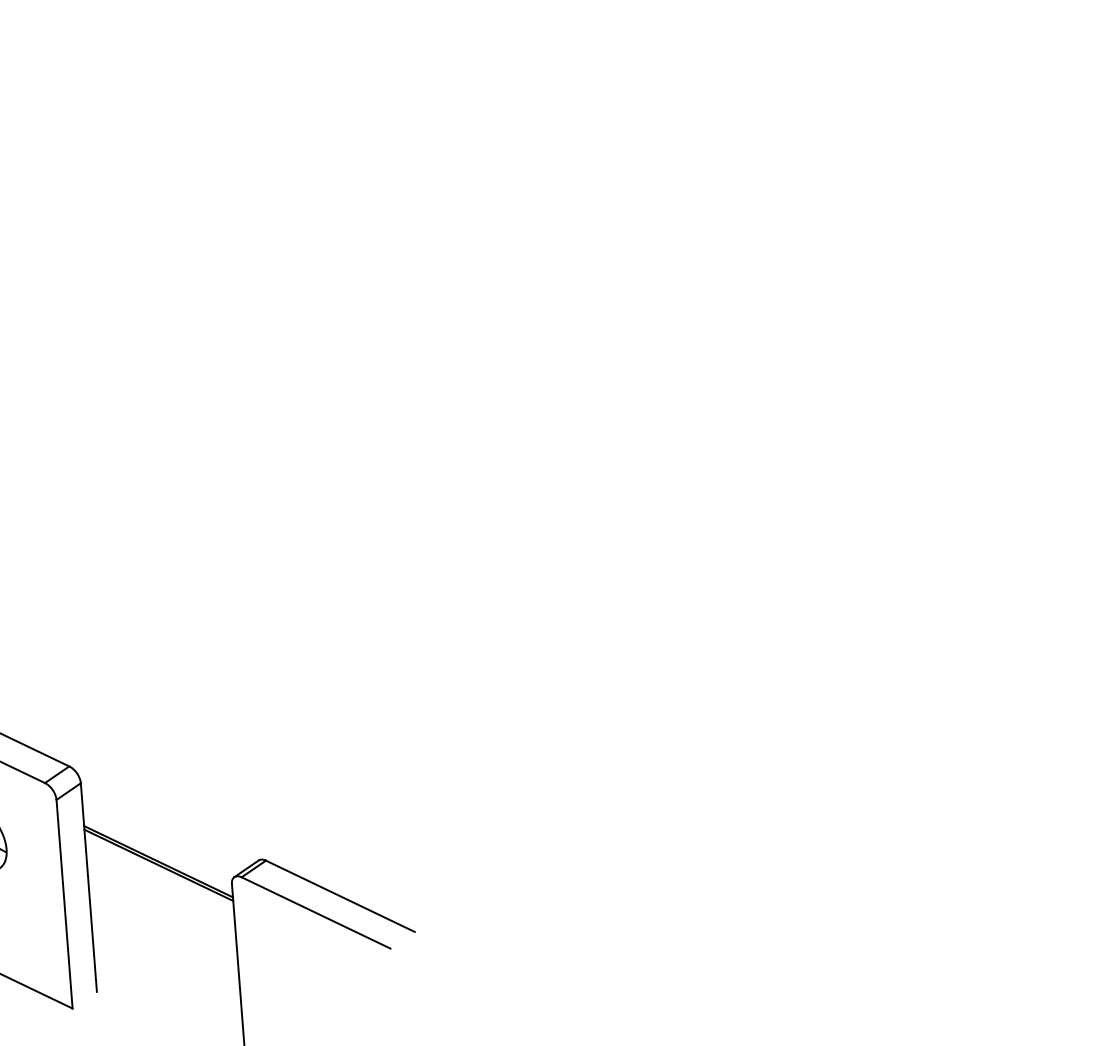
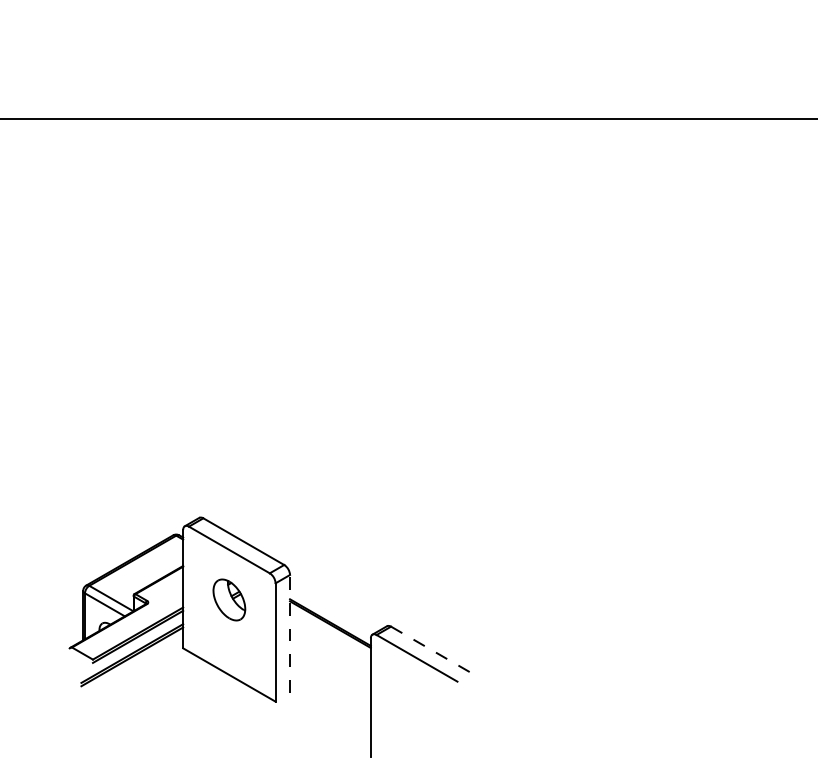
line: (89, 886) -> (290, 633), solid -> dashed
line: (340, 897) -> (431, 650), solid -> dashed

